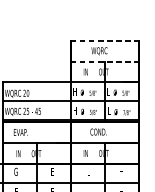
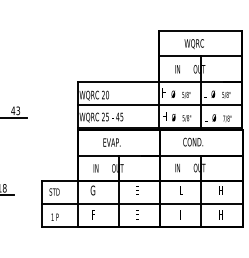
line: (104, 40) -> (200, 31), dashed -> solid
line: (104, 61) -> (200, 56), dashed -> solid
text: (20, 132) -> (111, 142), moved

